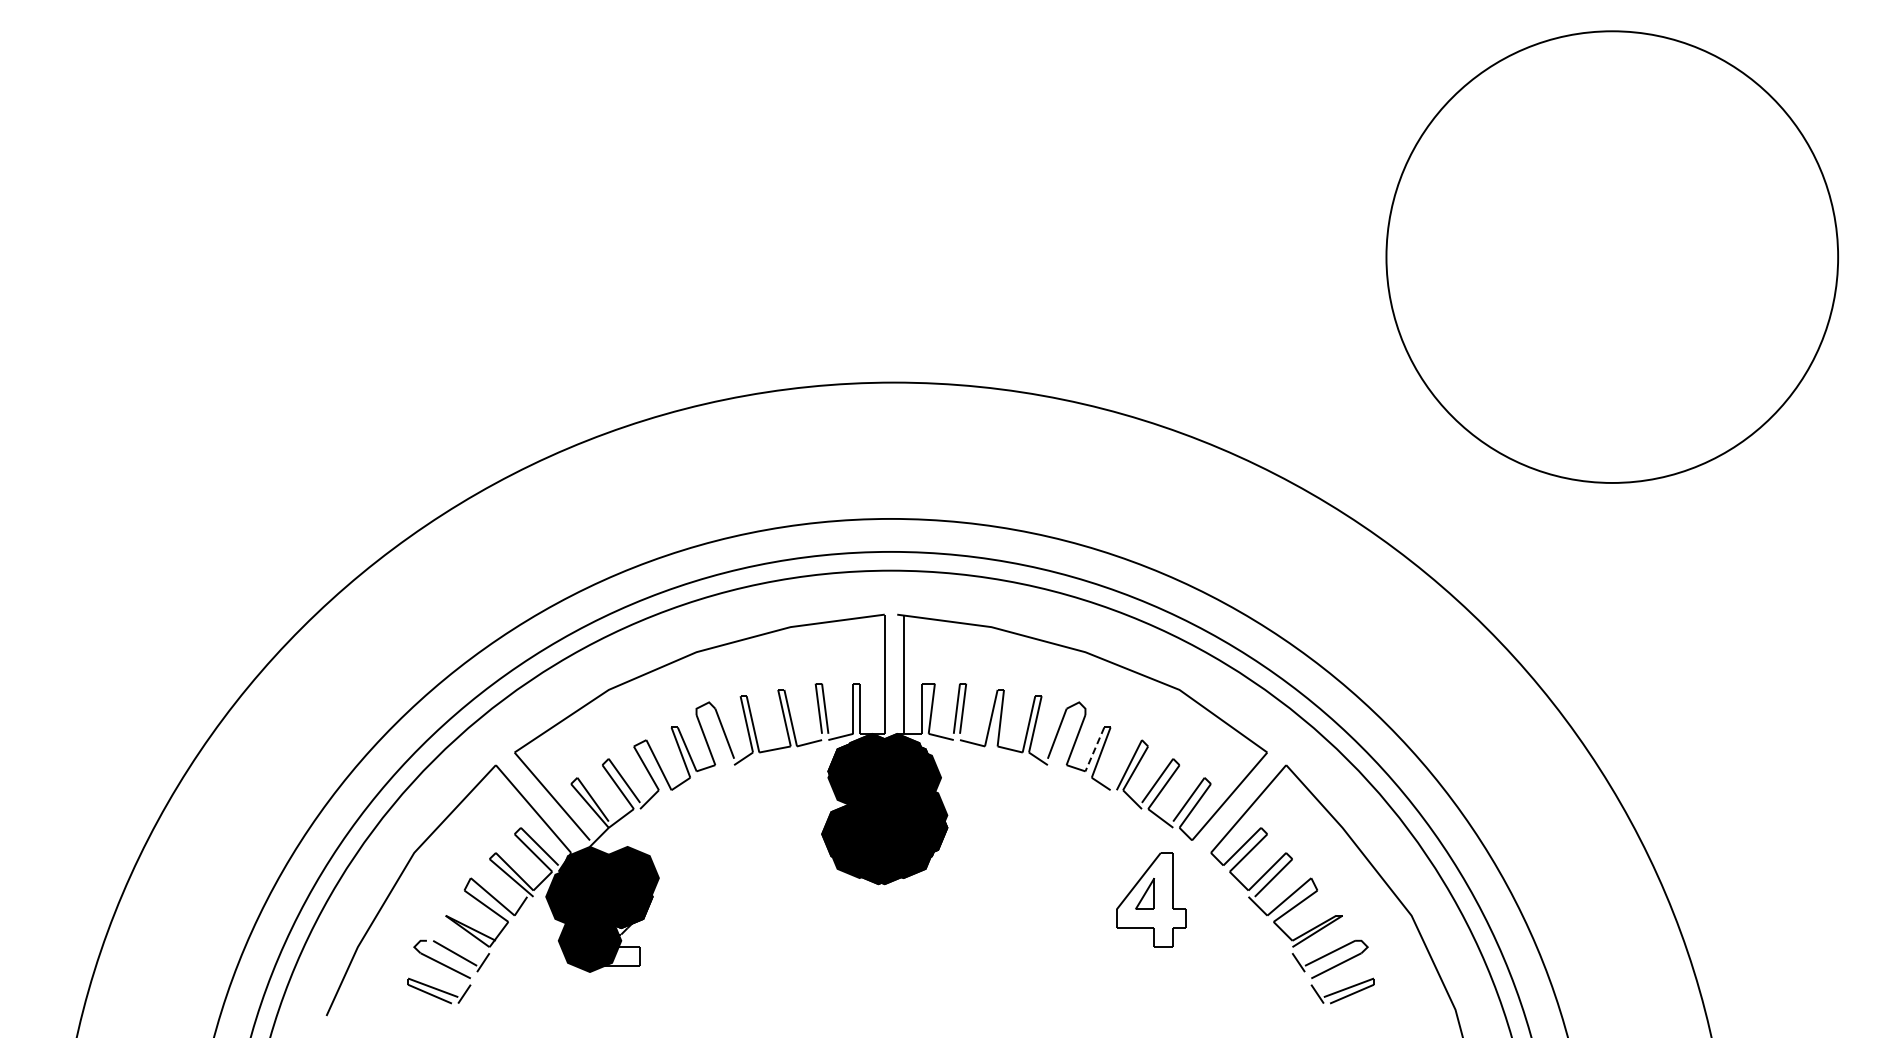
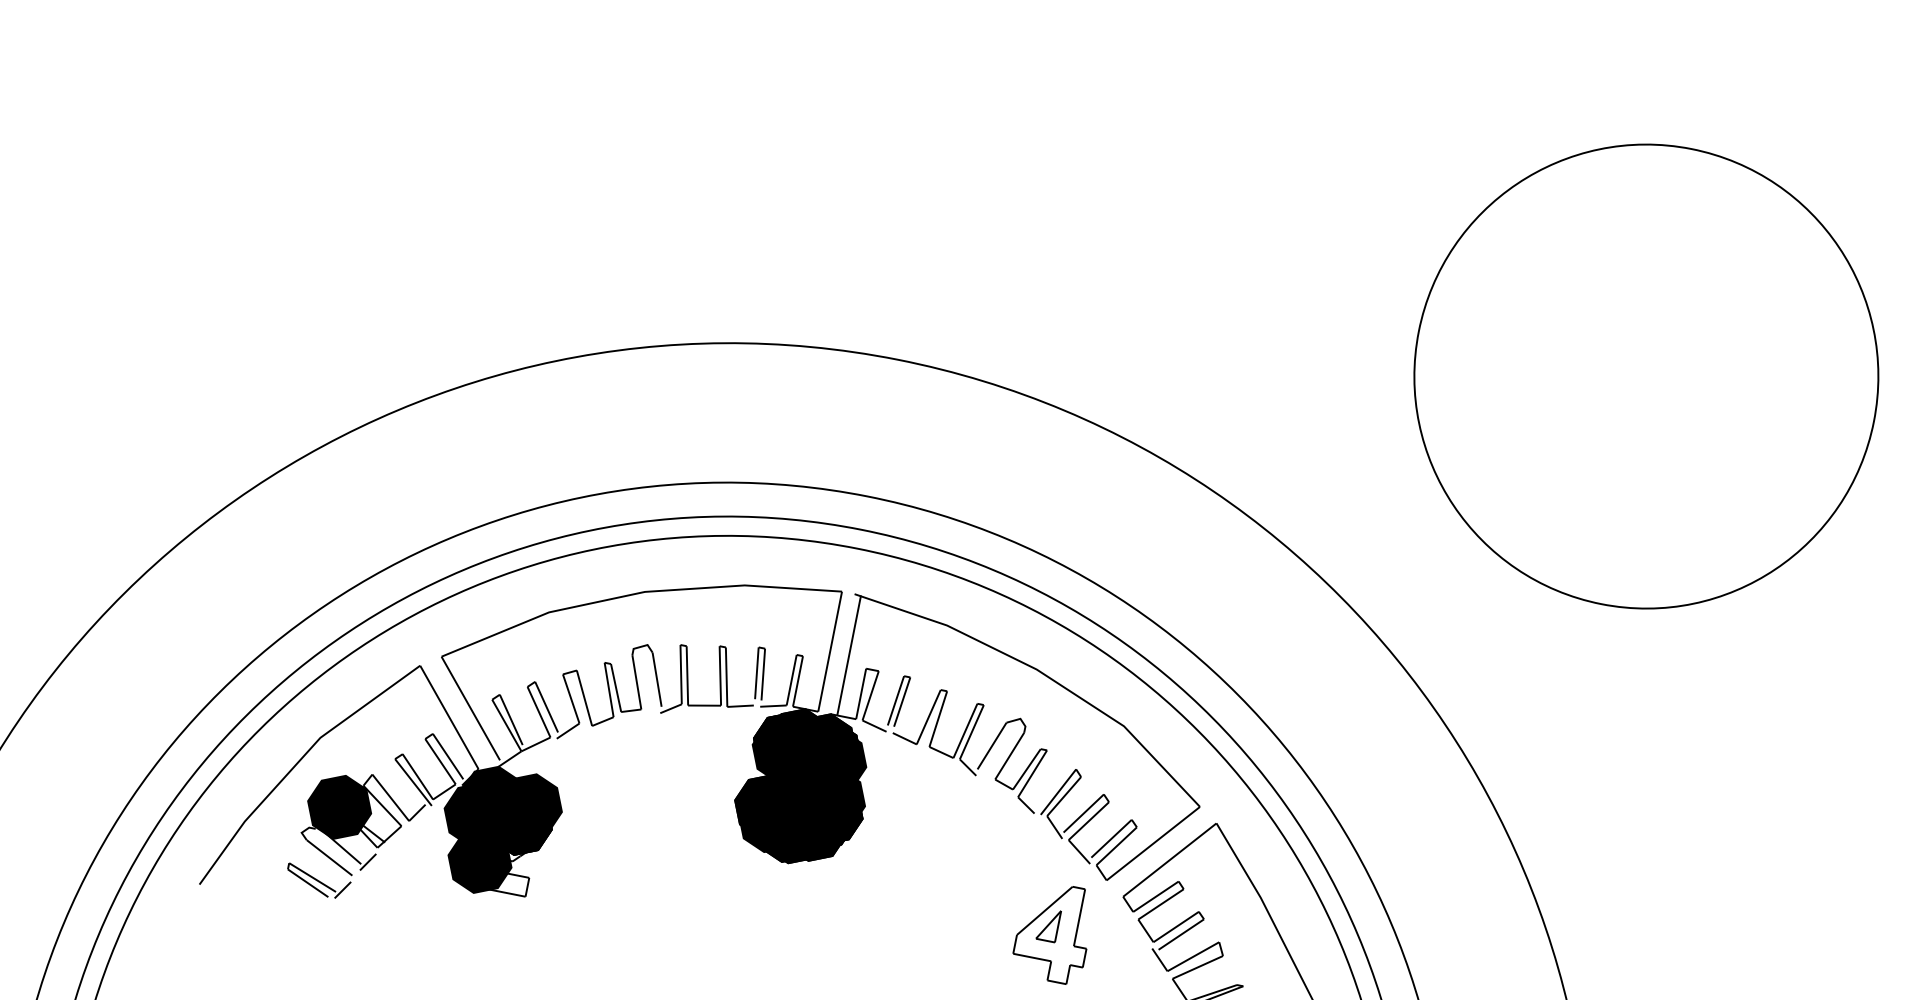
line: (1094, 749) -> (1026, 769), dashed -> solid
fill: (445, 915) -> (339, 807), added

